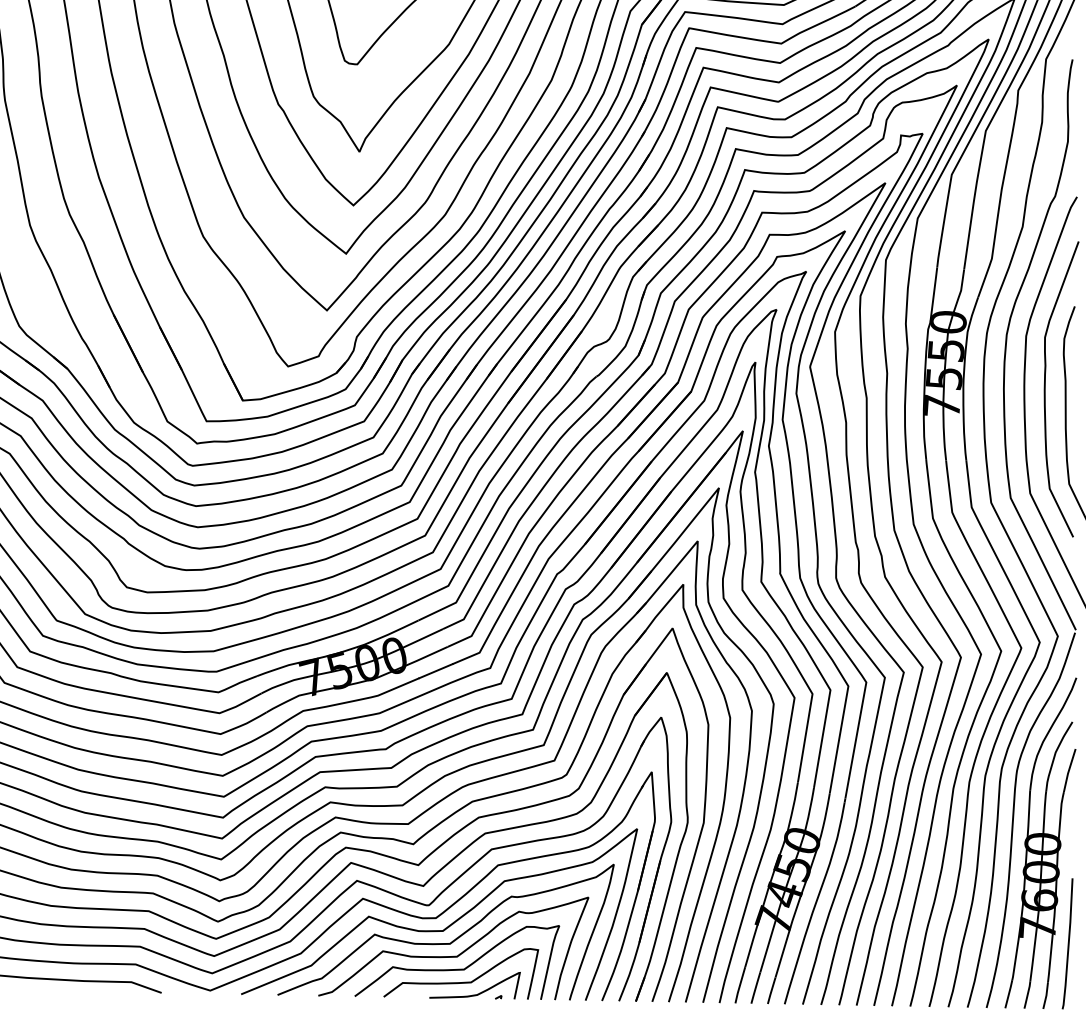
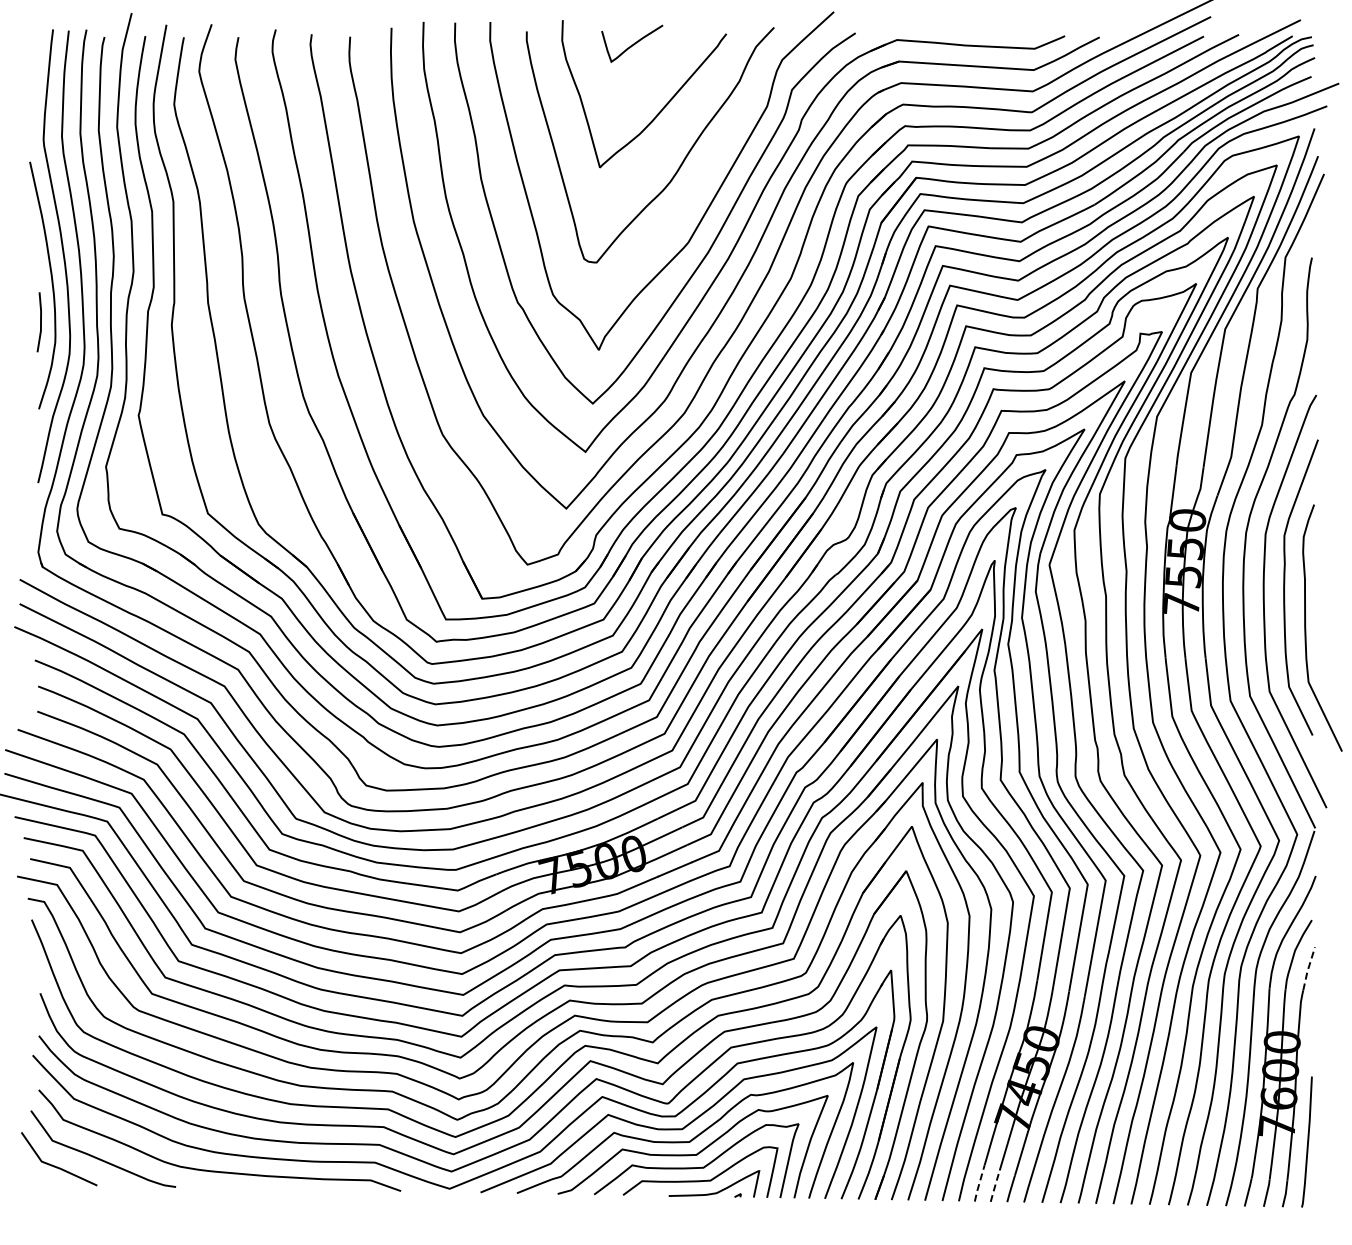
line: (1069, 771) -> (1308, 969), solid -> dashed
line: (740, 984) -> (979, 1182), solid -> dashed
line: (756, 987) -> (995, 1185), solid -> dashed

